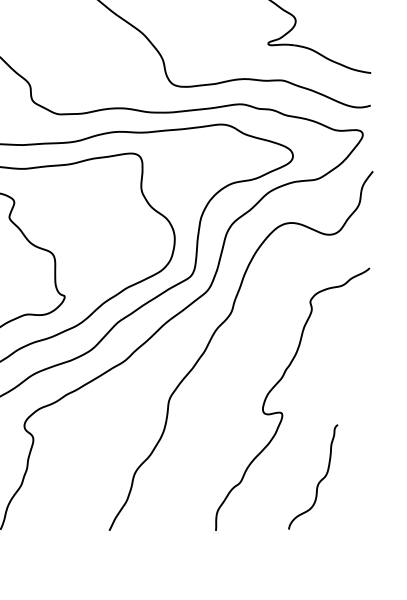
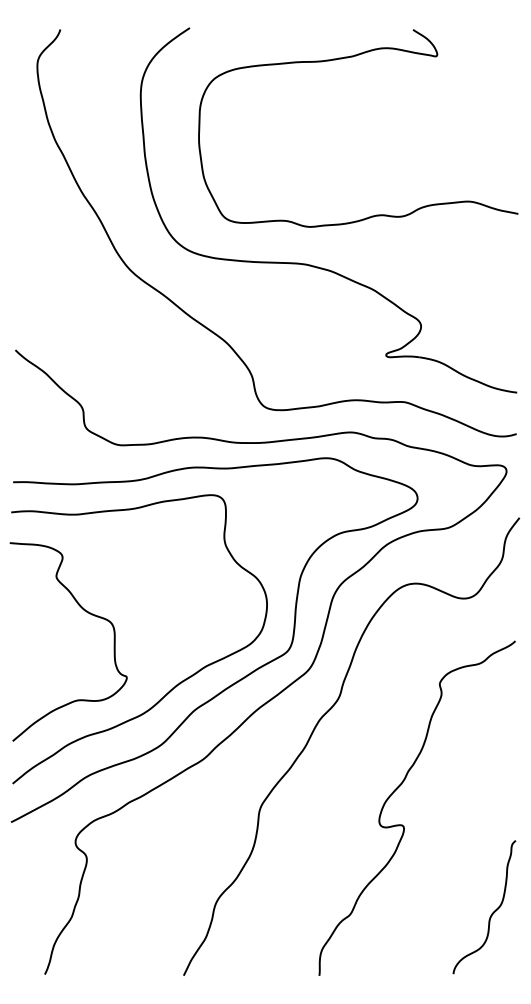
curve: (318, 481) -> (491, 913), moved

